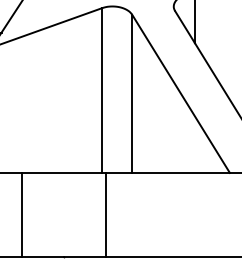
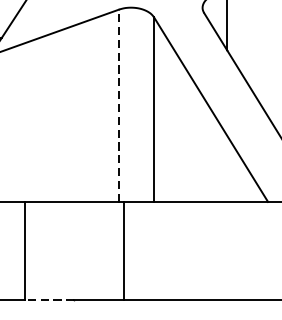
line: (101, 90) -> (118, 105), solid -> dashed
line: (42, 257) -> (49, 300), solid -> dashed

